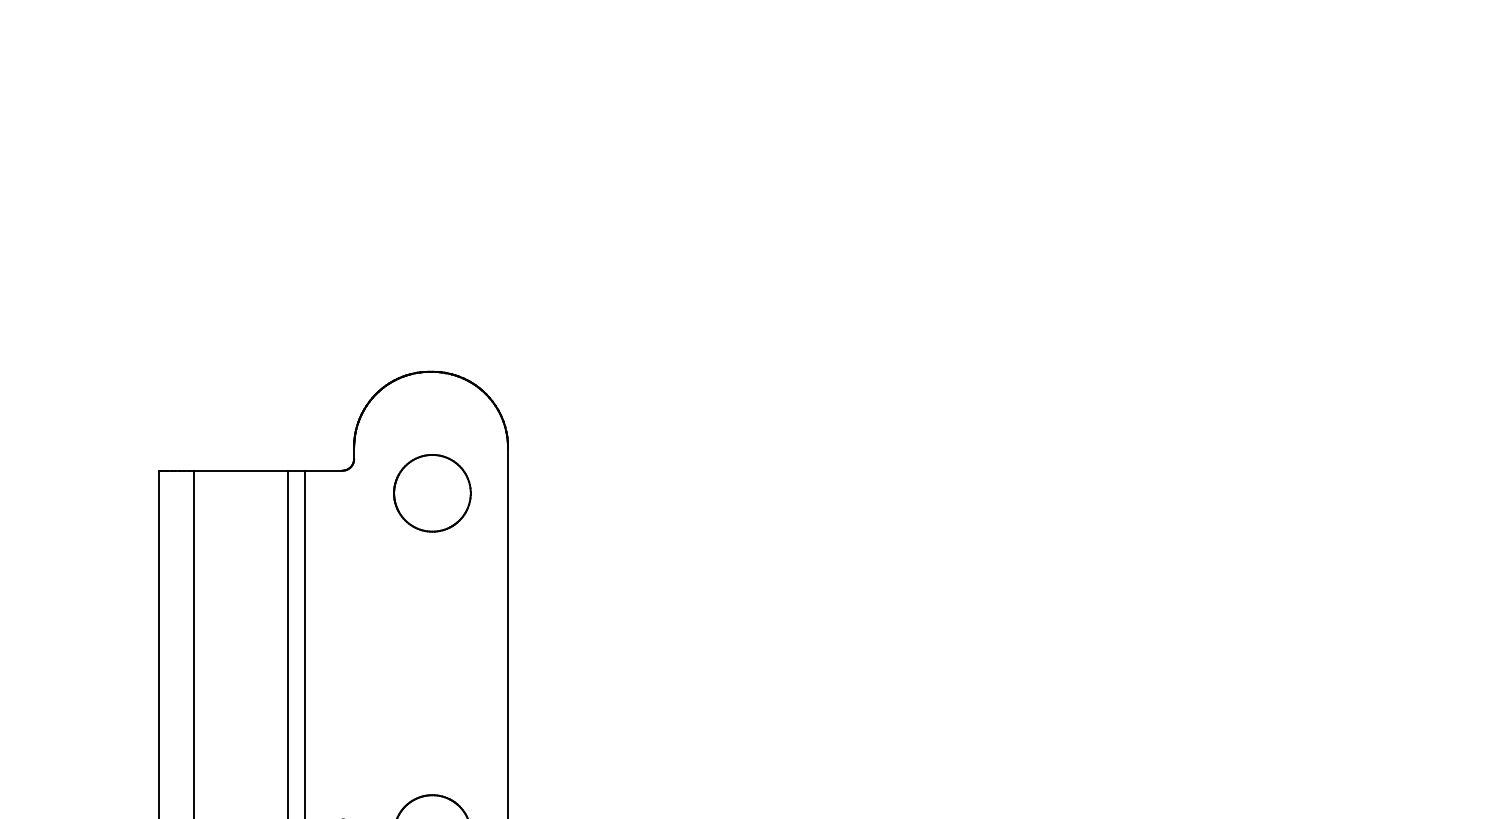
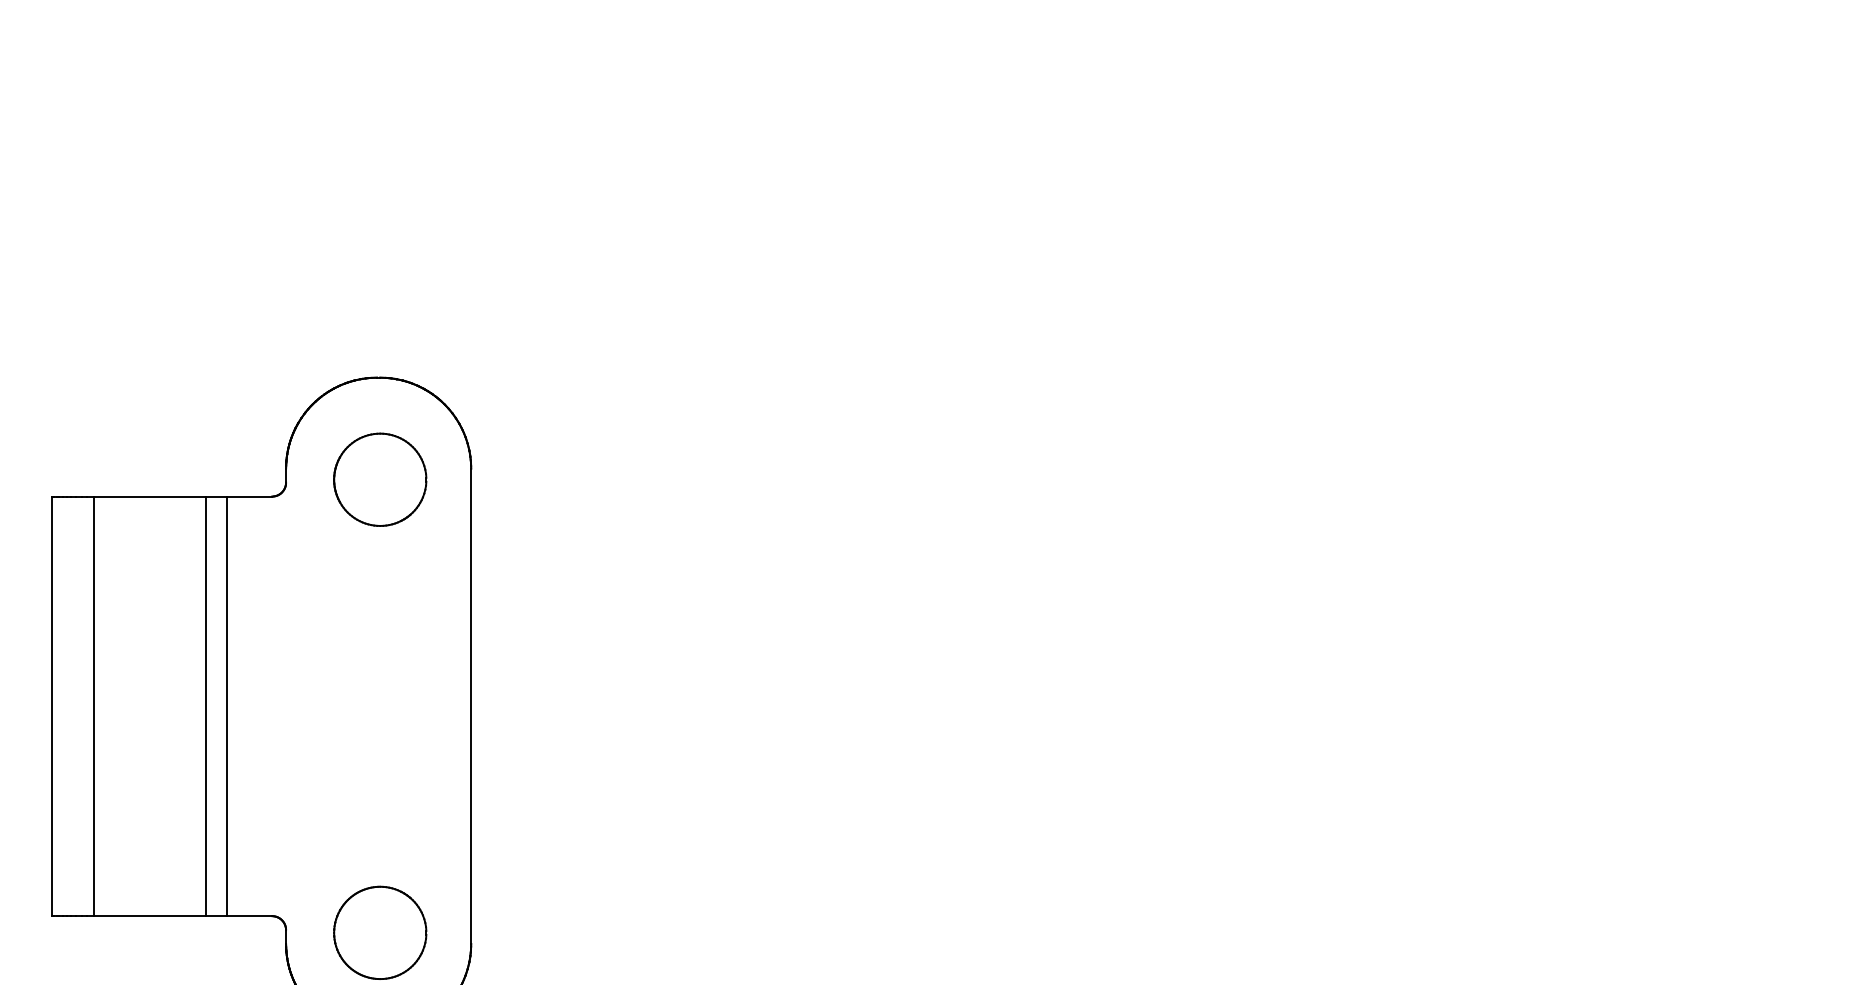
part: (432, 493) -> (380, 479), moved

